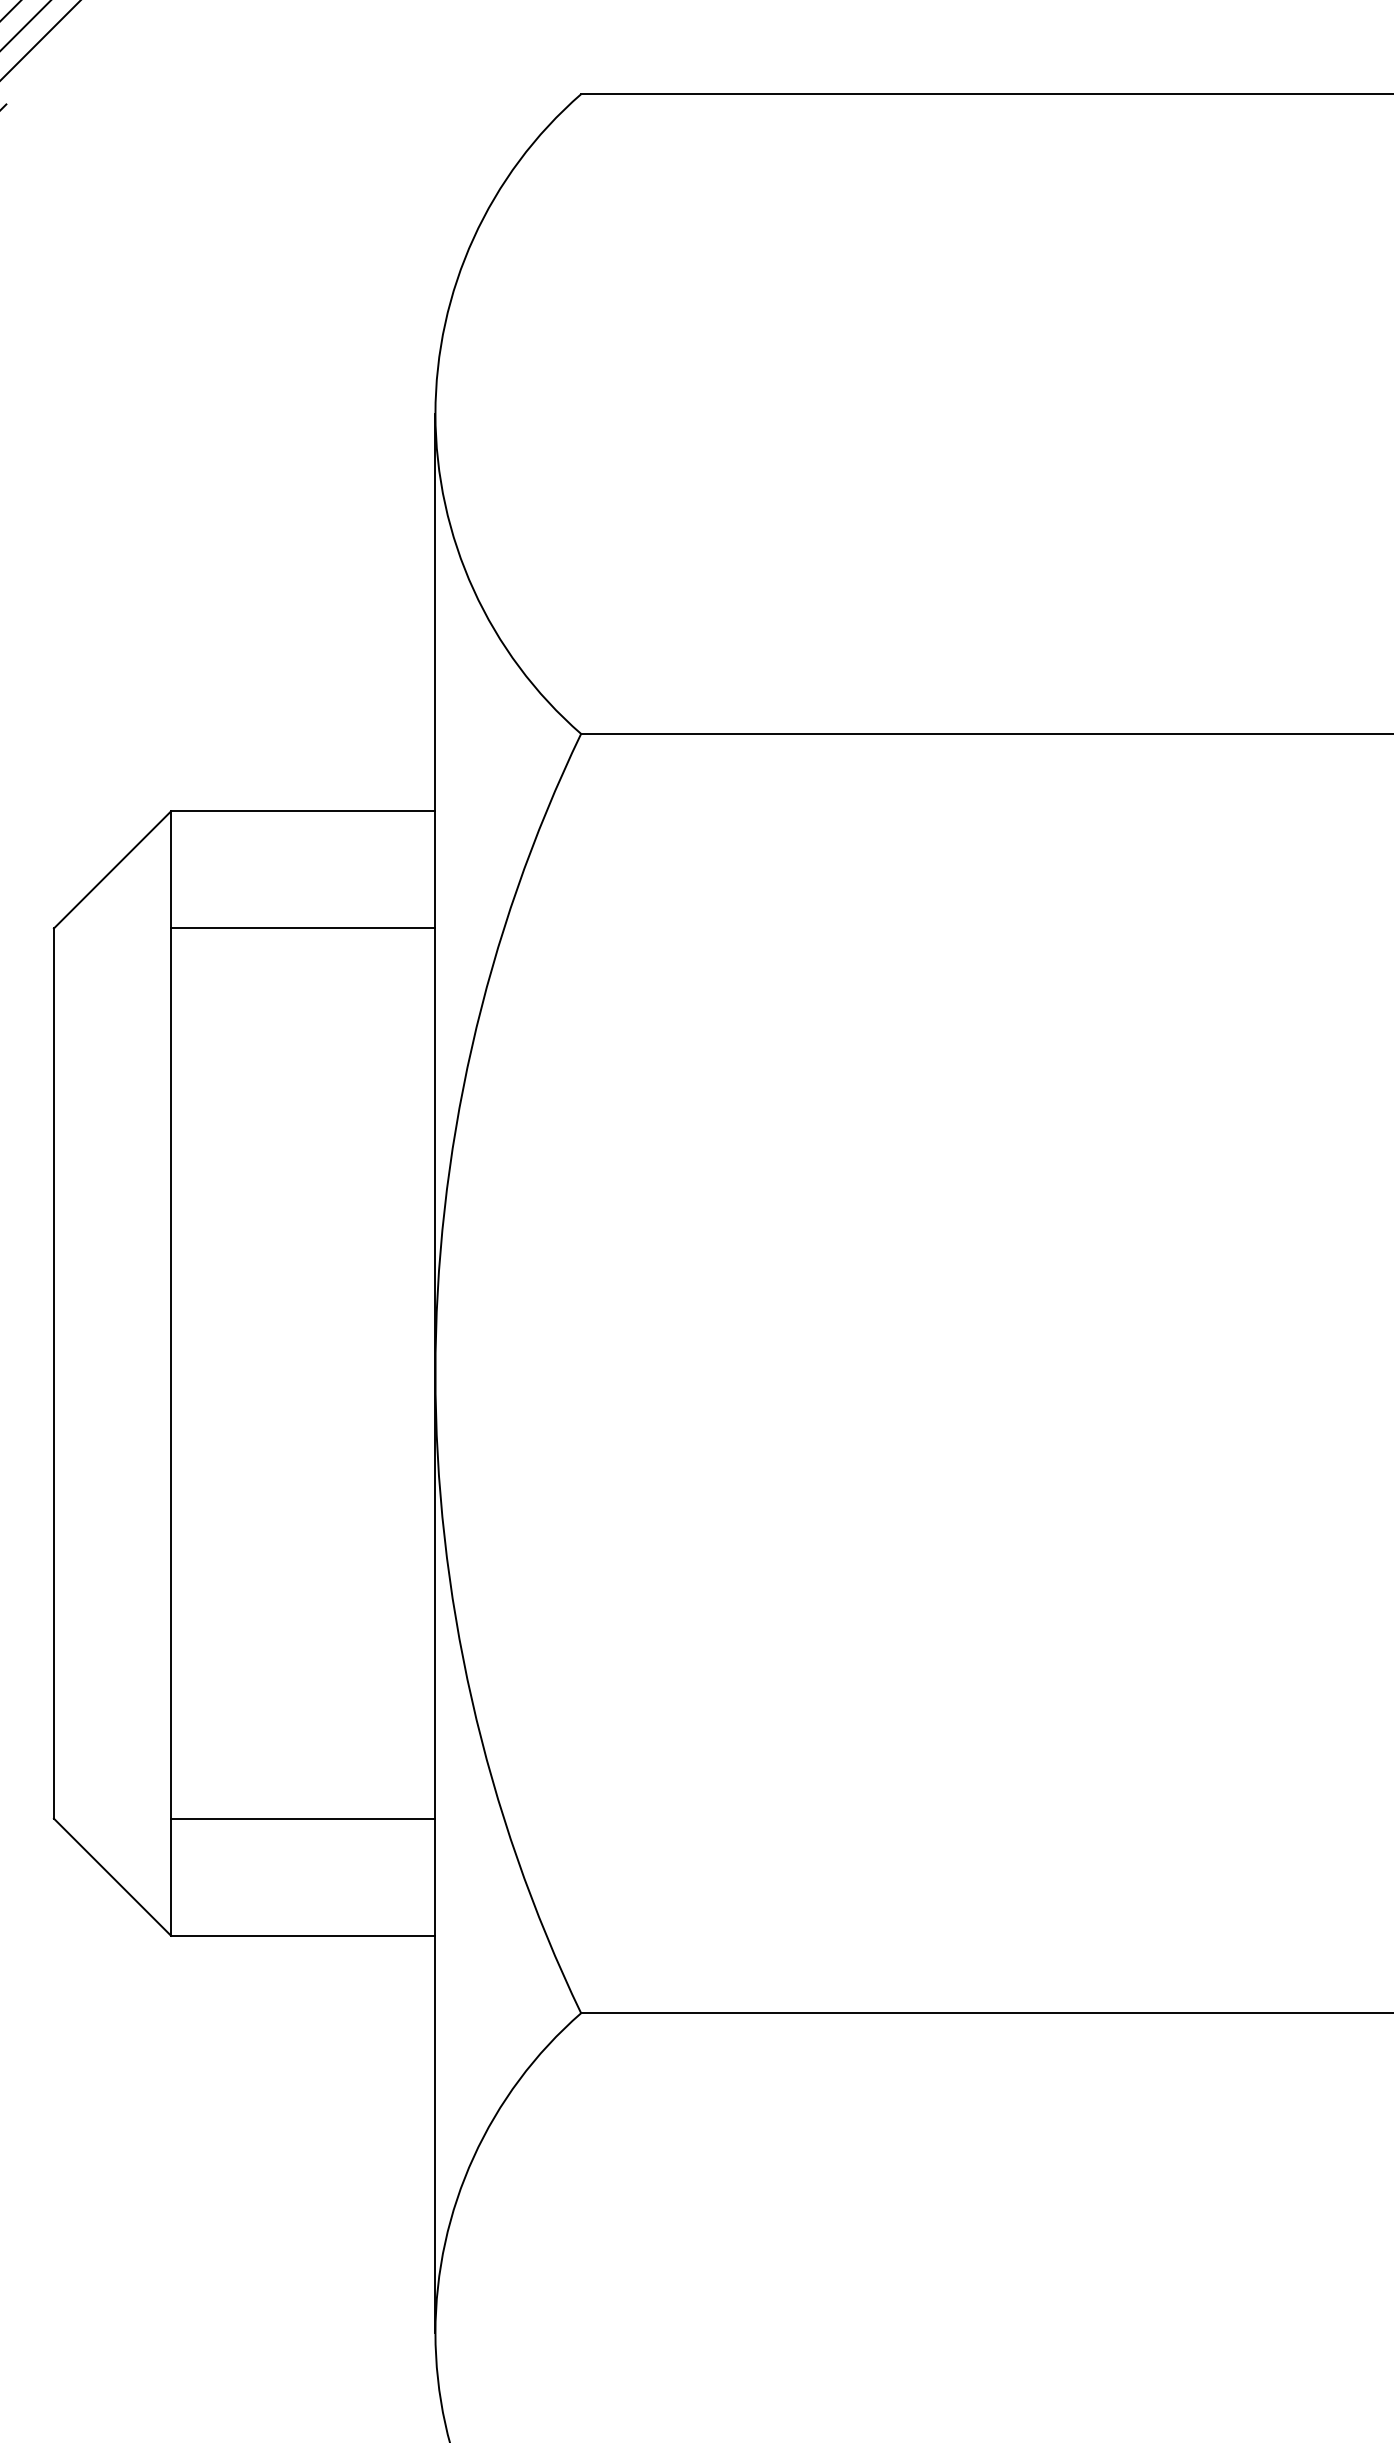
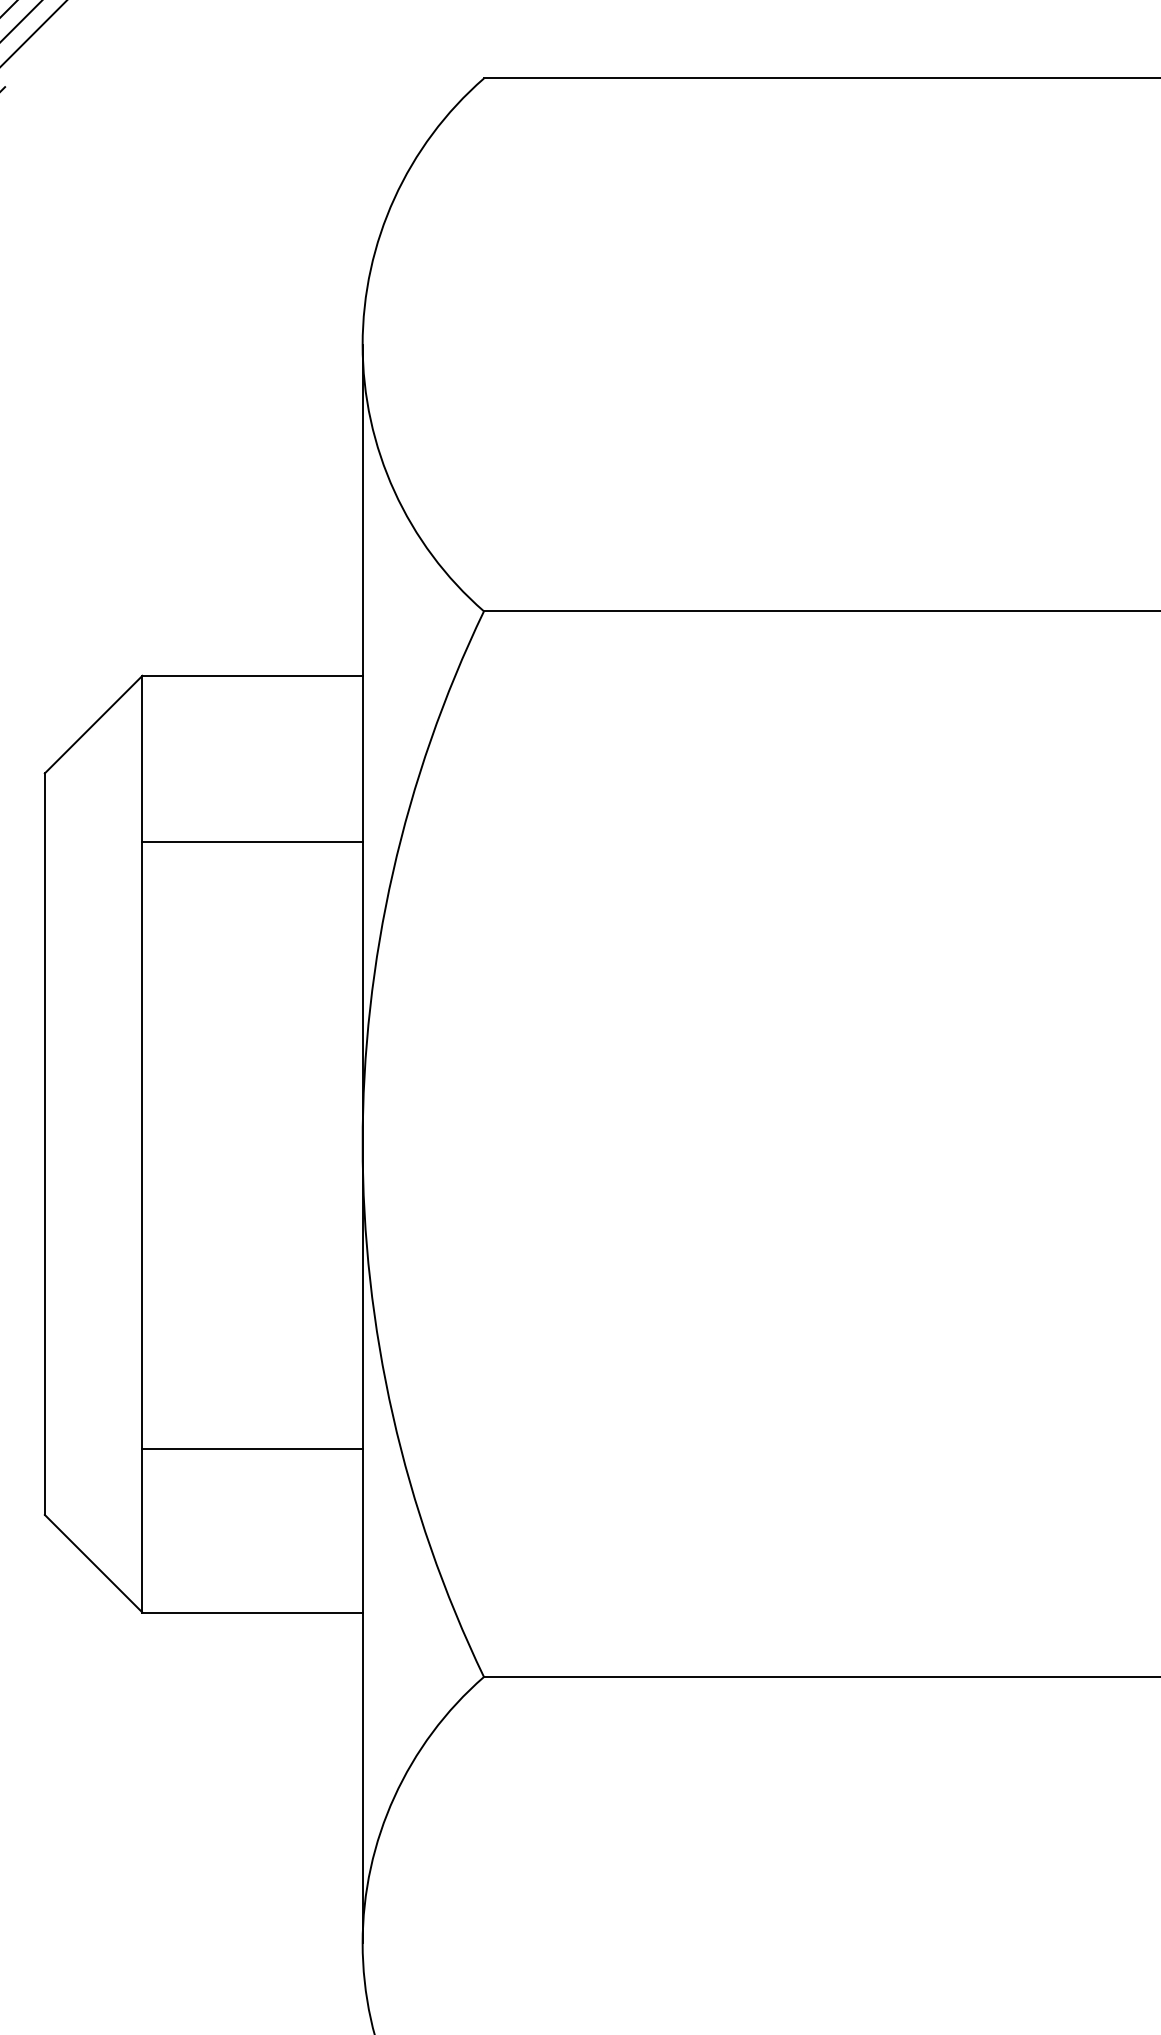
line: (303, 928) -> (252, 842), moved
line: (303, 1818) -> (252, 1448), moved

